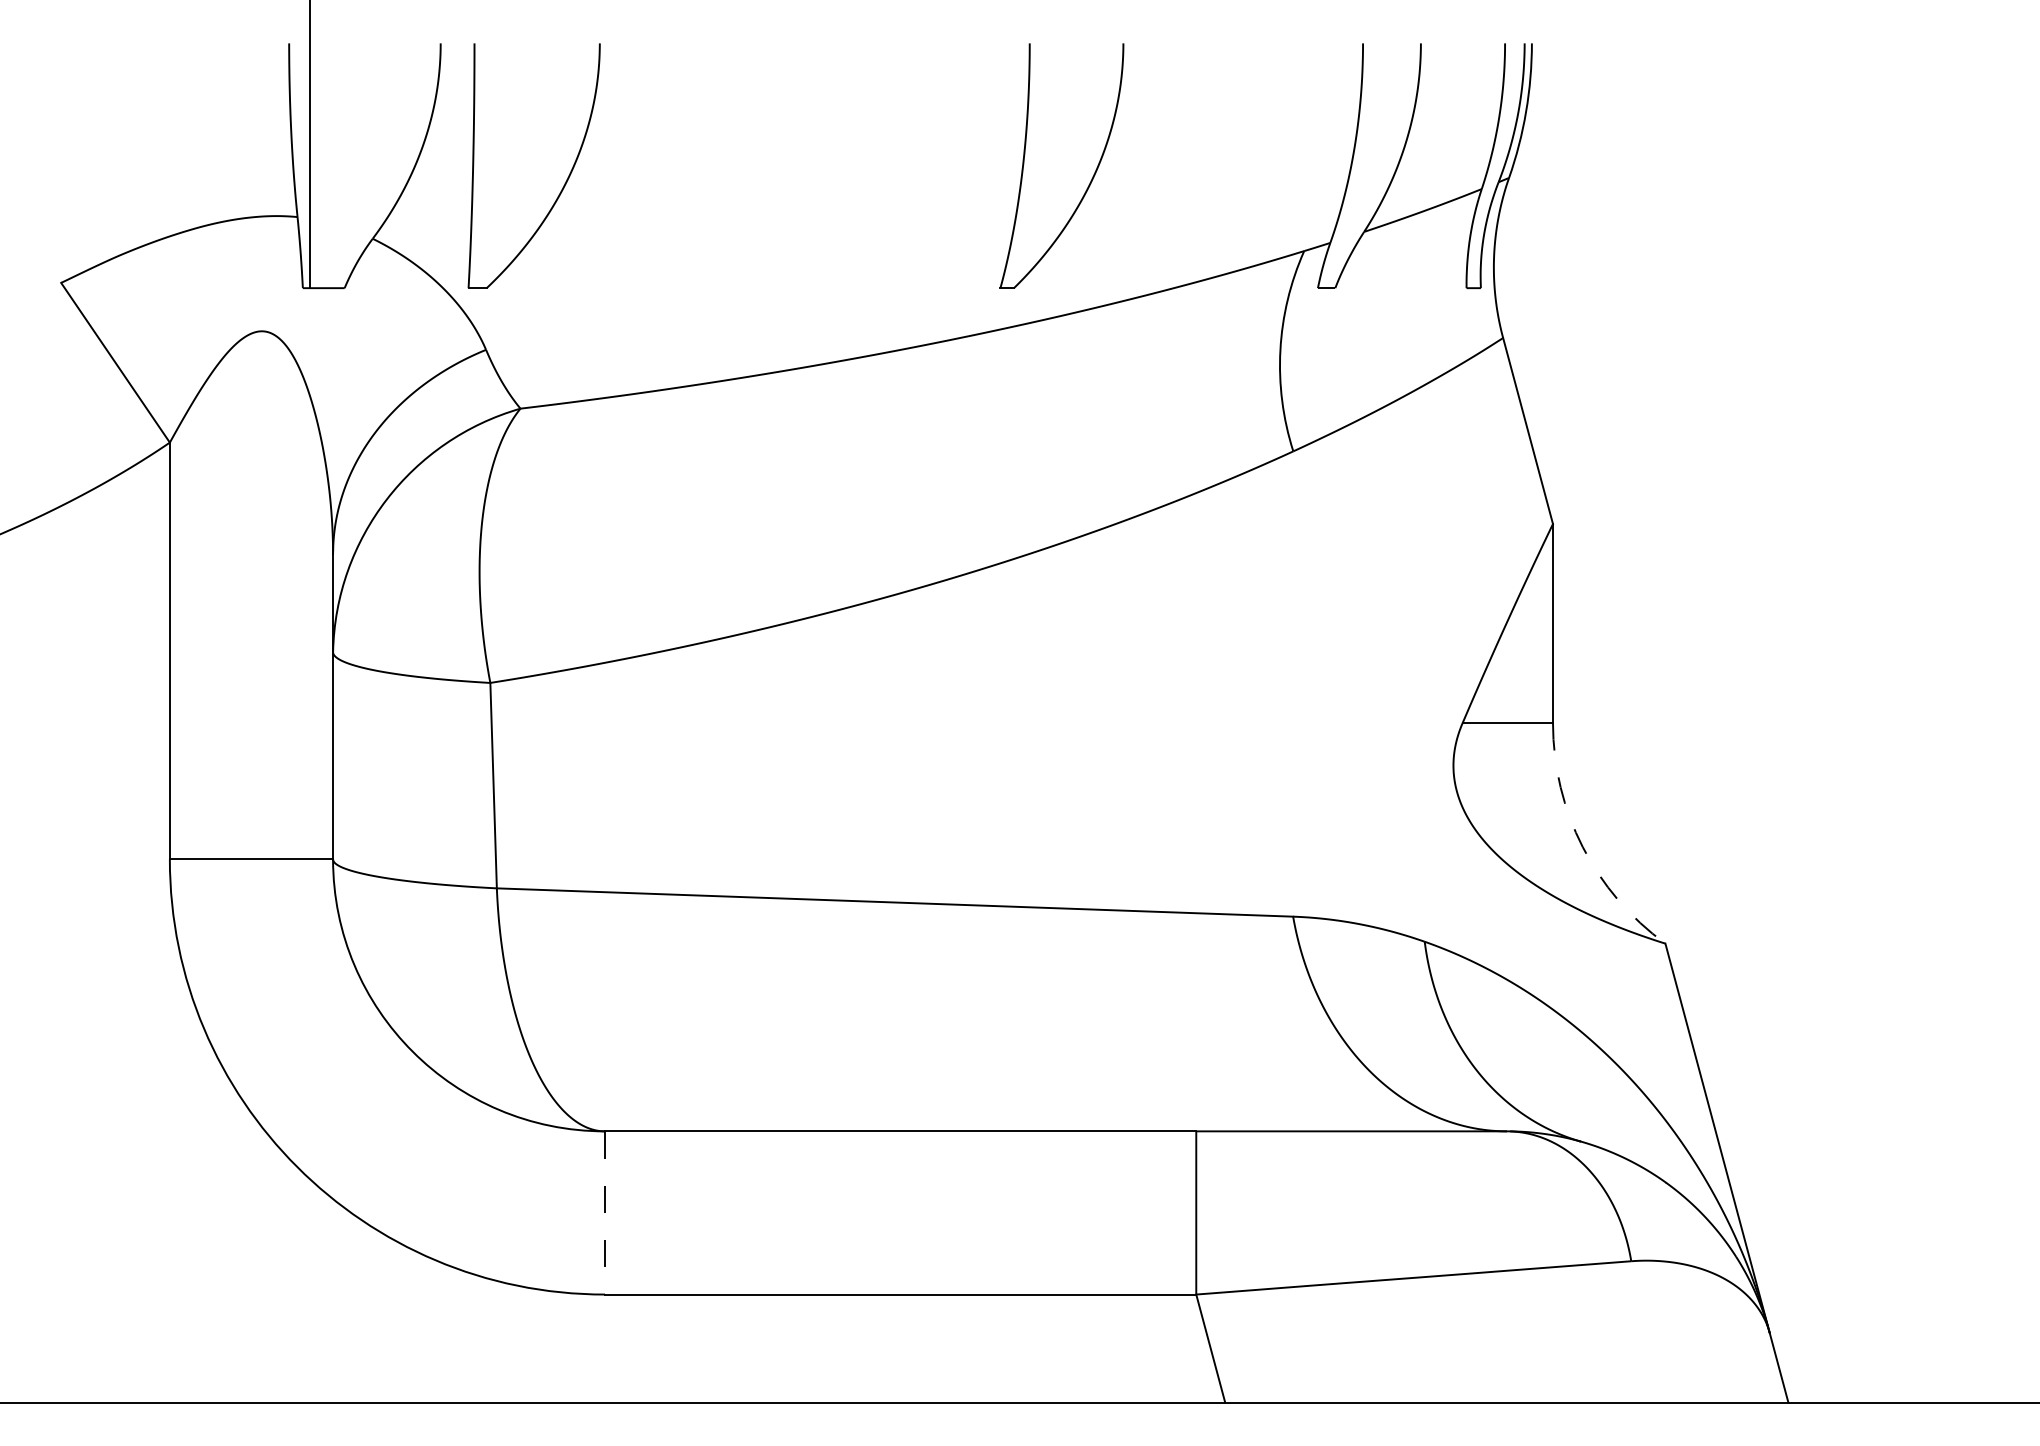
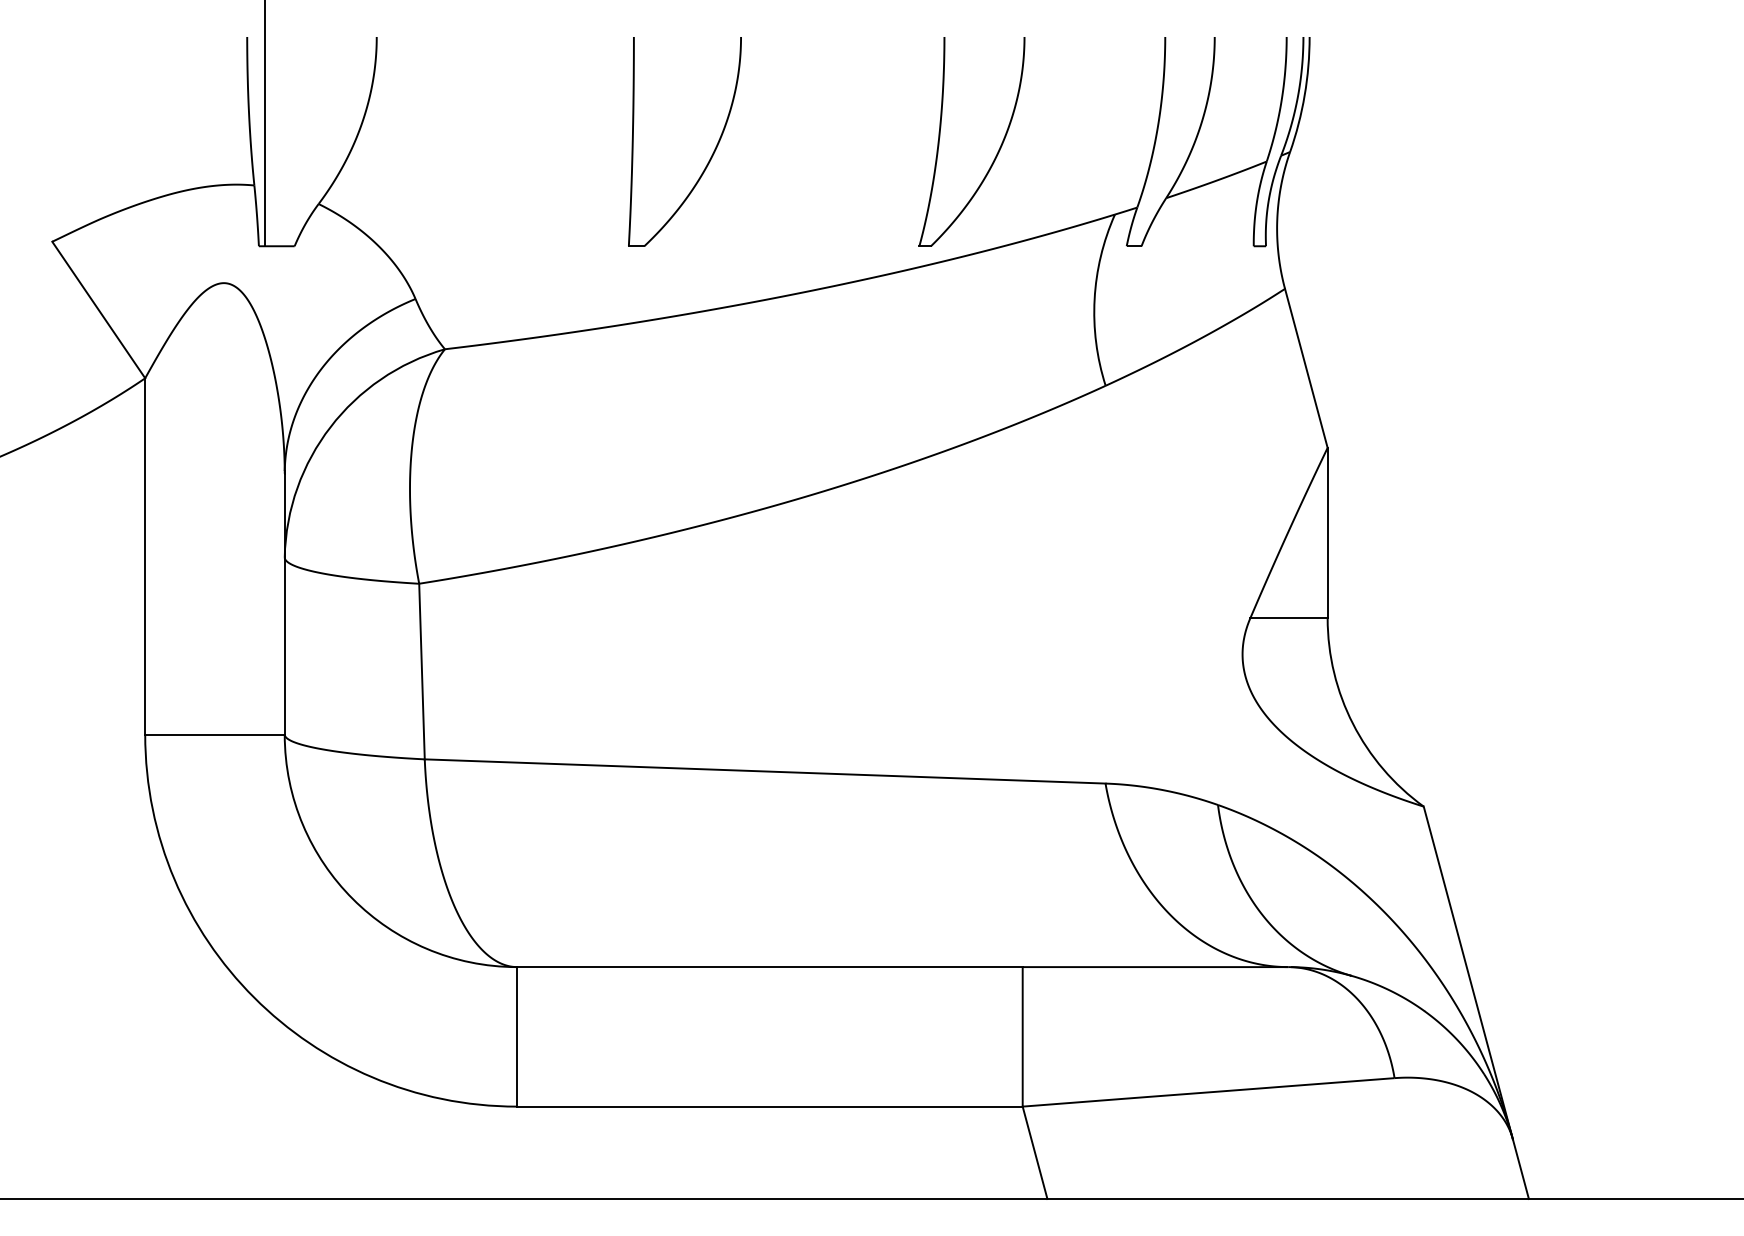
part: (1090, 180) -> (996, 154), moved
part: (565, 181) -> (711, 155), moved
arc: (1582, 847) -> (1352, 724), dashed -> solid
line: (605, 1212) -> (517, 1036), dashed -> solid

